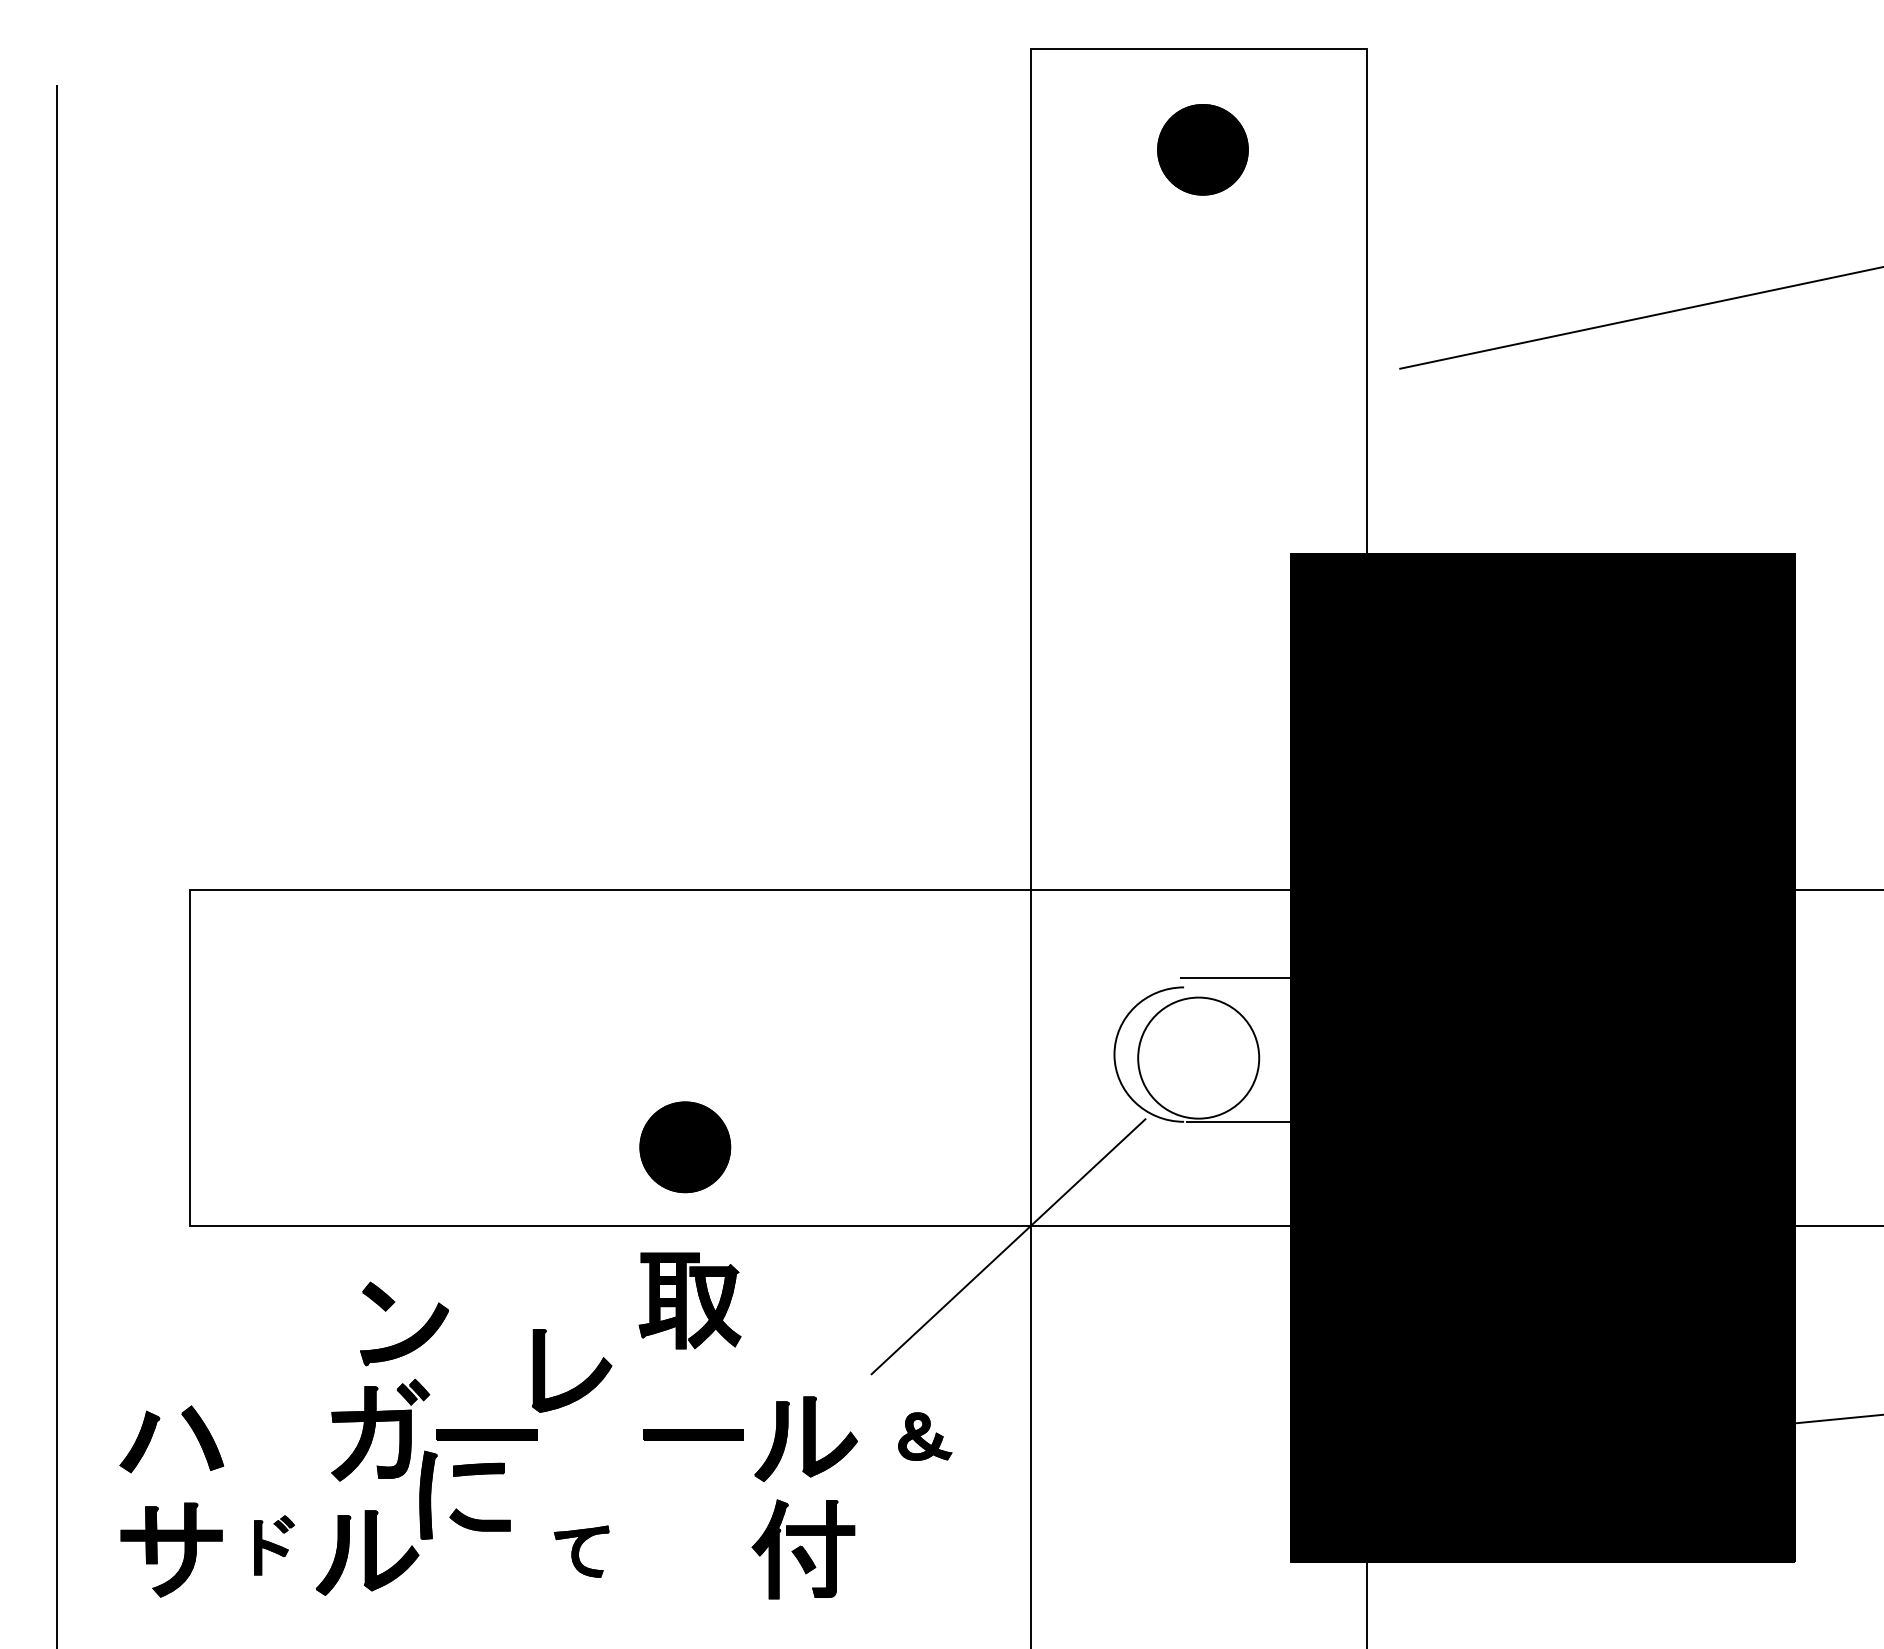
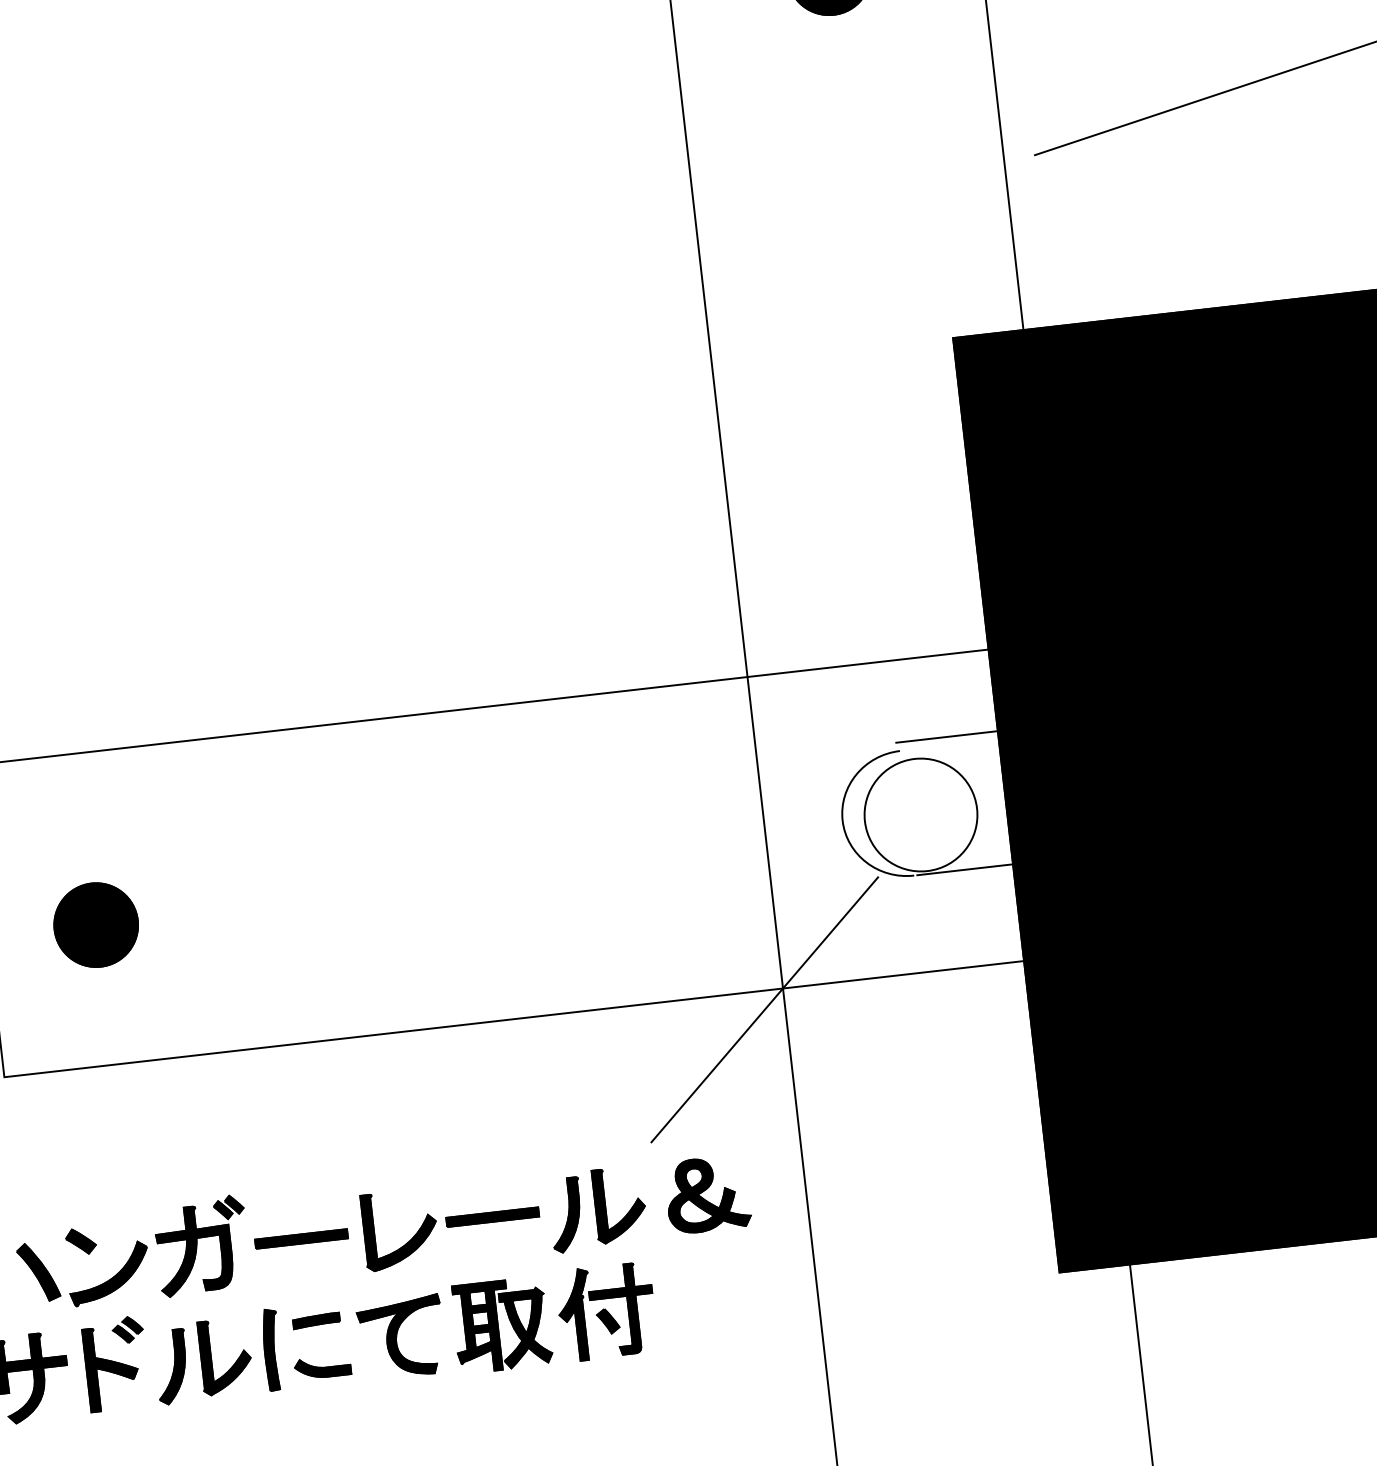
part: (685, 1147) -> (96, 925), moved
part: (689, 1300) -> (501, 1324), moved
part: (413, 1334) -> (117, 1272), moved
part: (581, 1382) -> (409, 1239), moved
part: (924, 1436) -> (706, 1194), size x1.67
part: (456, 1508) -> (299, 1359), moved
part: (274, 1545) -> (116, 1364), size x1.67
part: (581, 1551) -> (401, 1337), size x1.67

